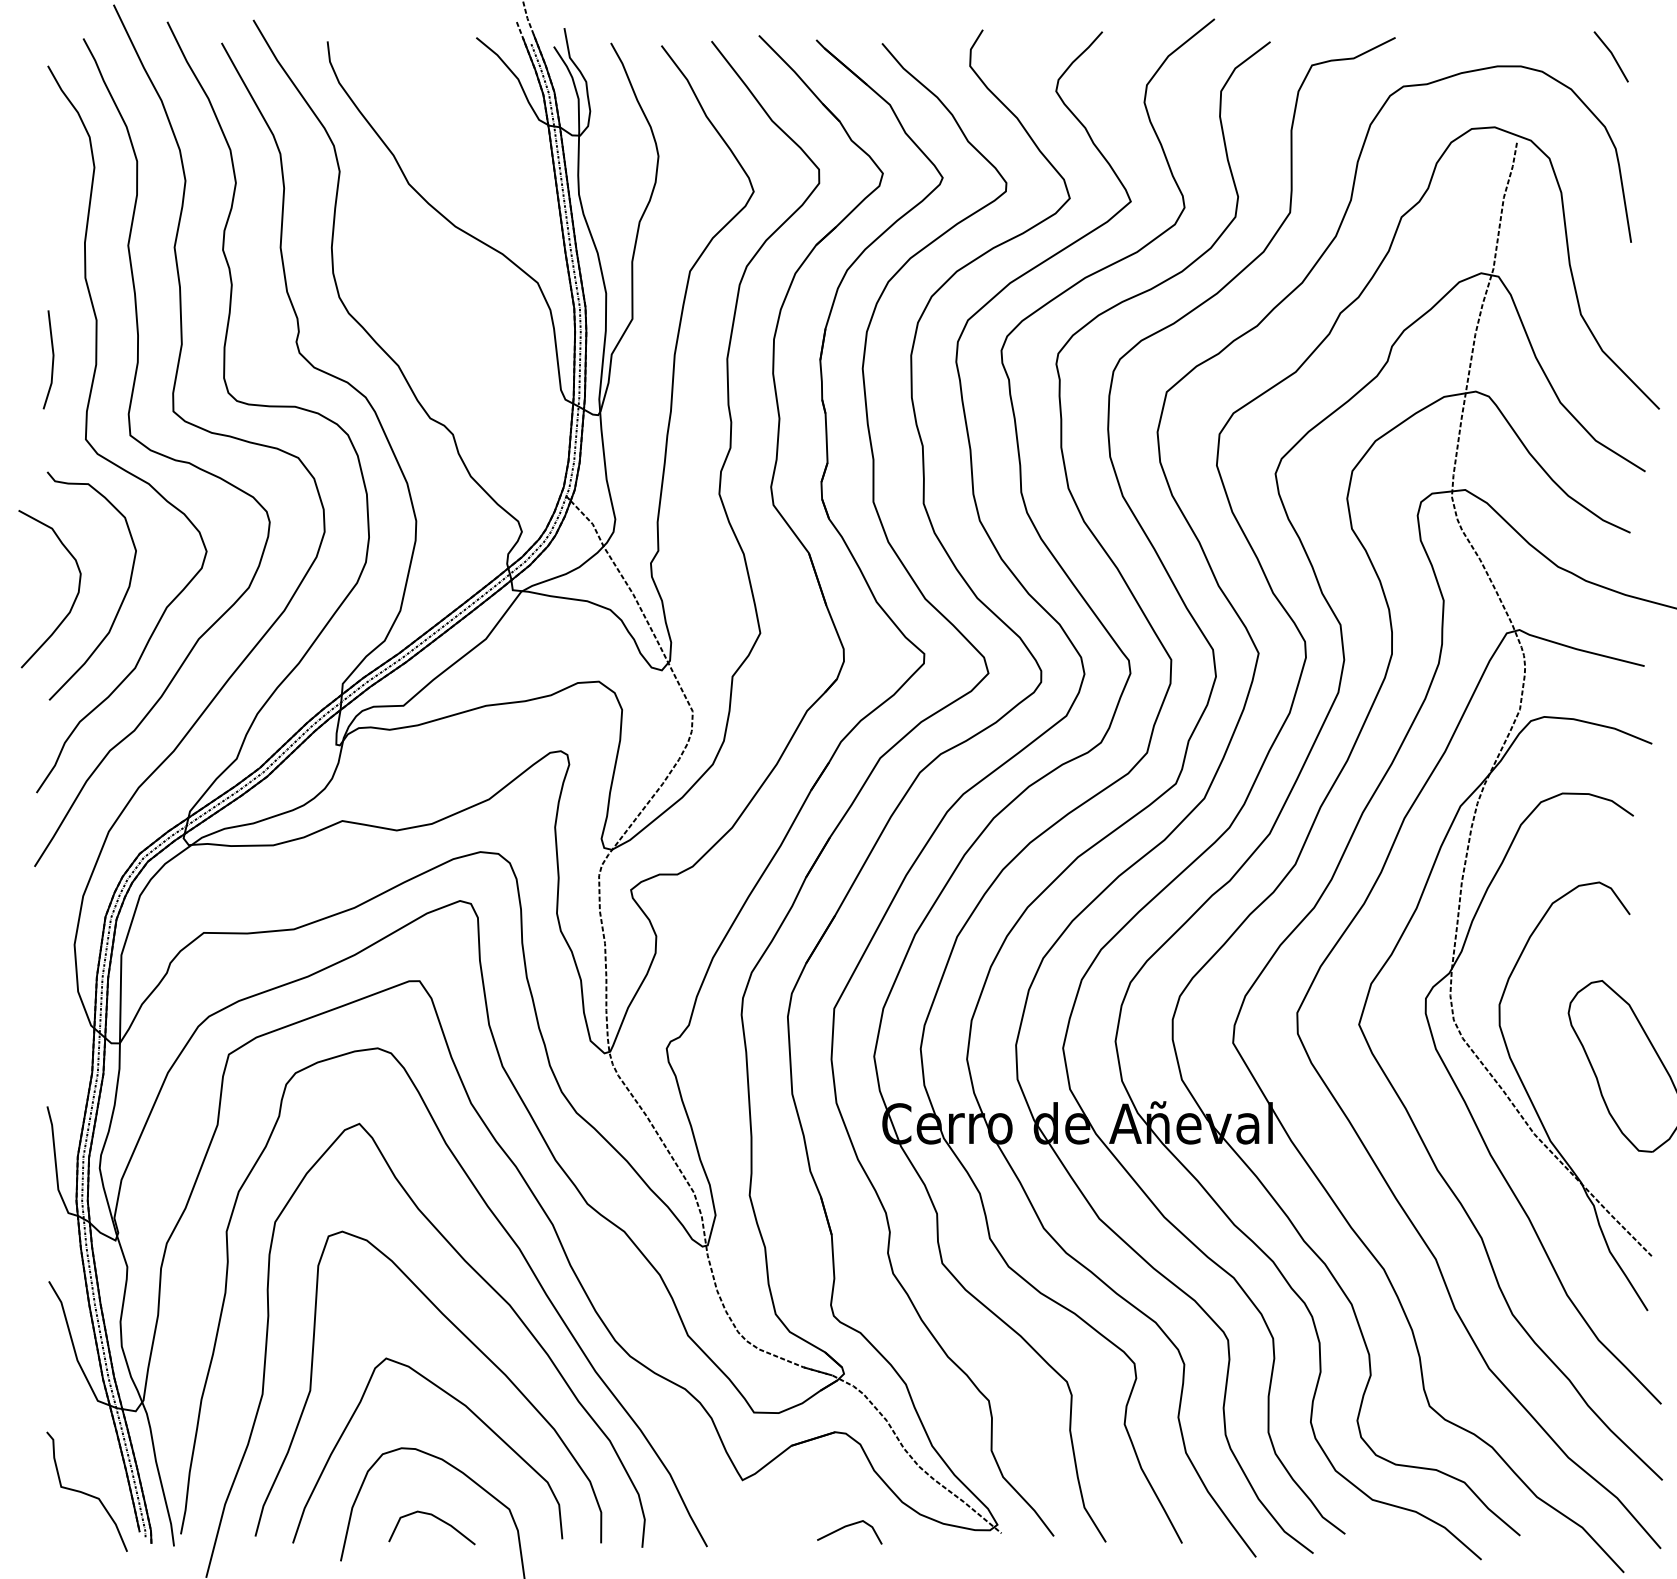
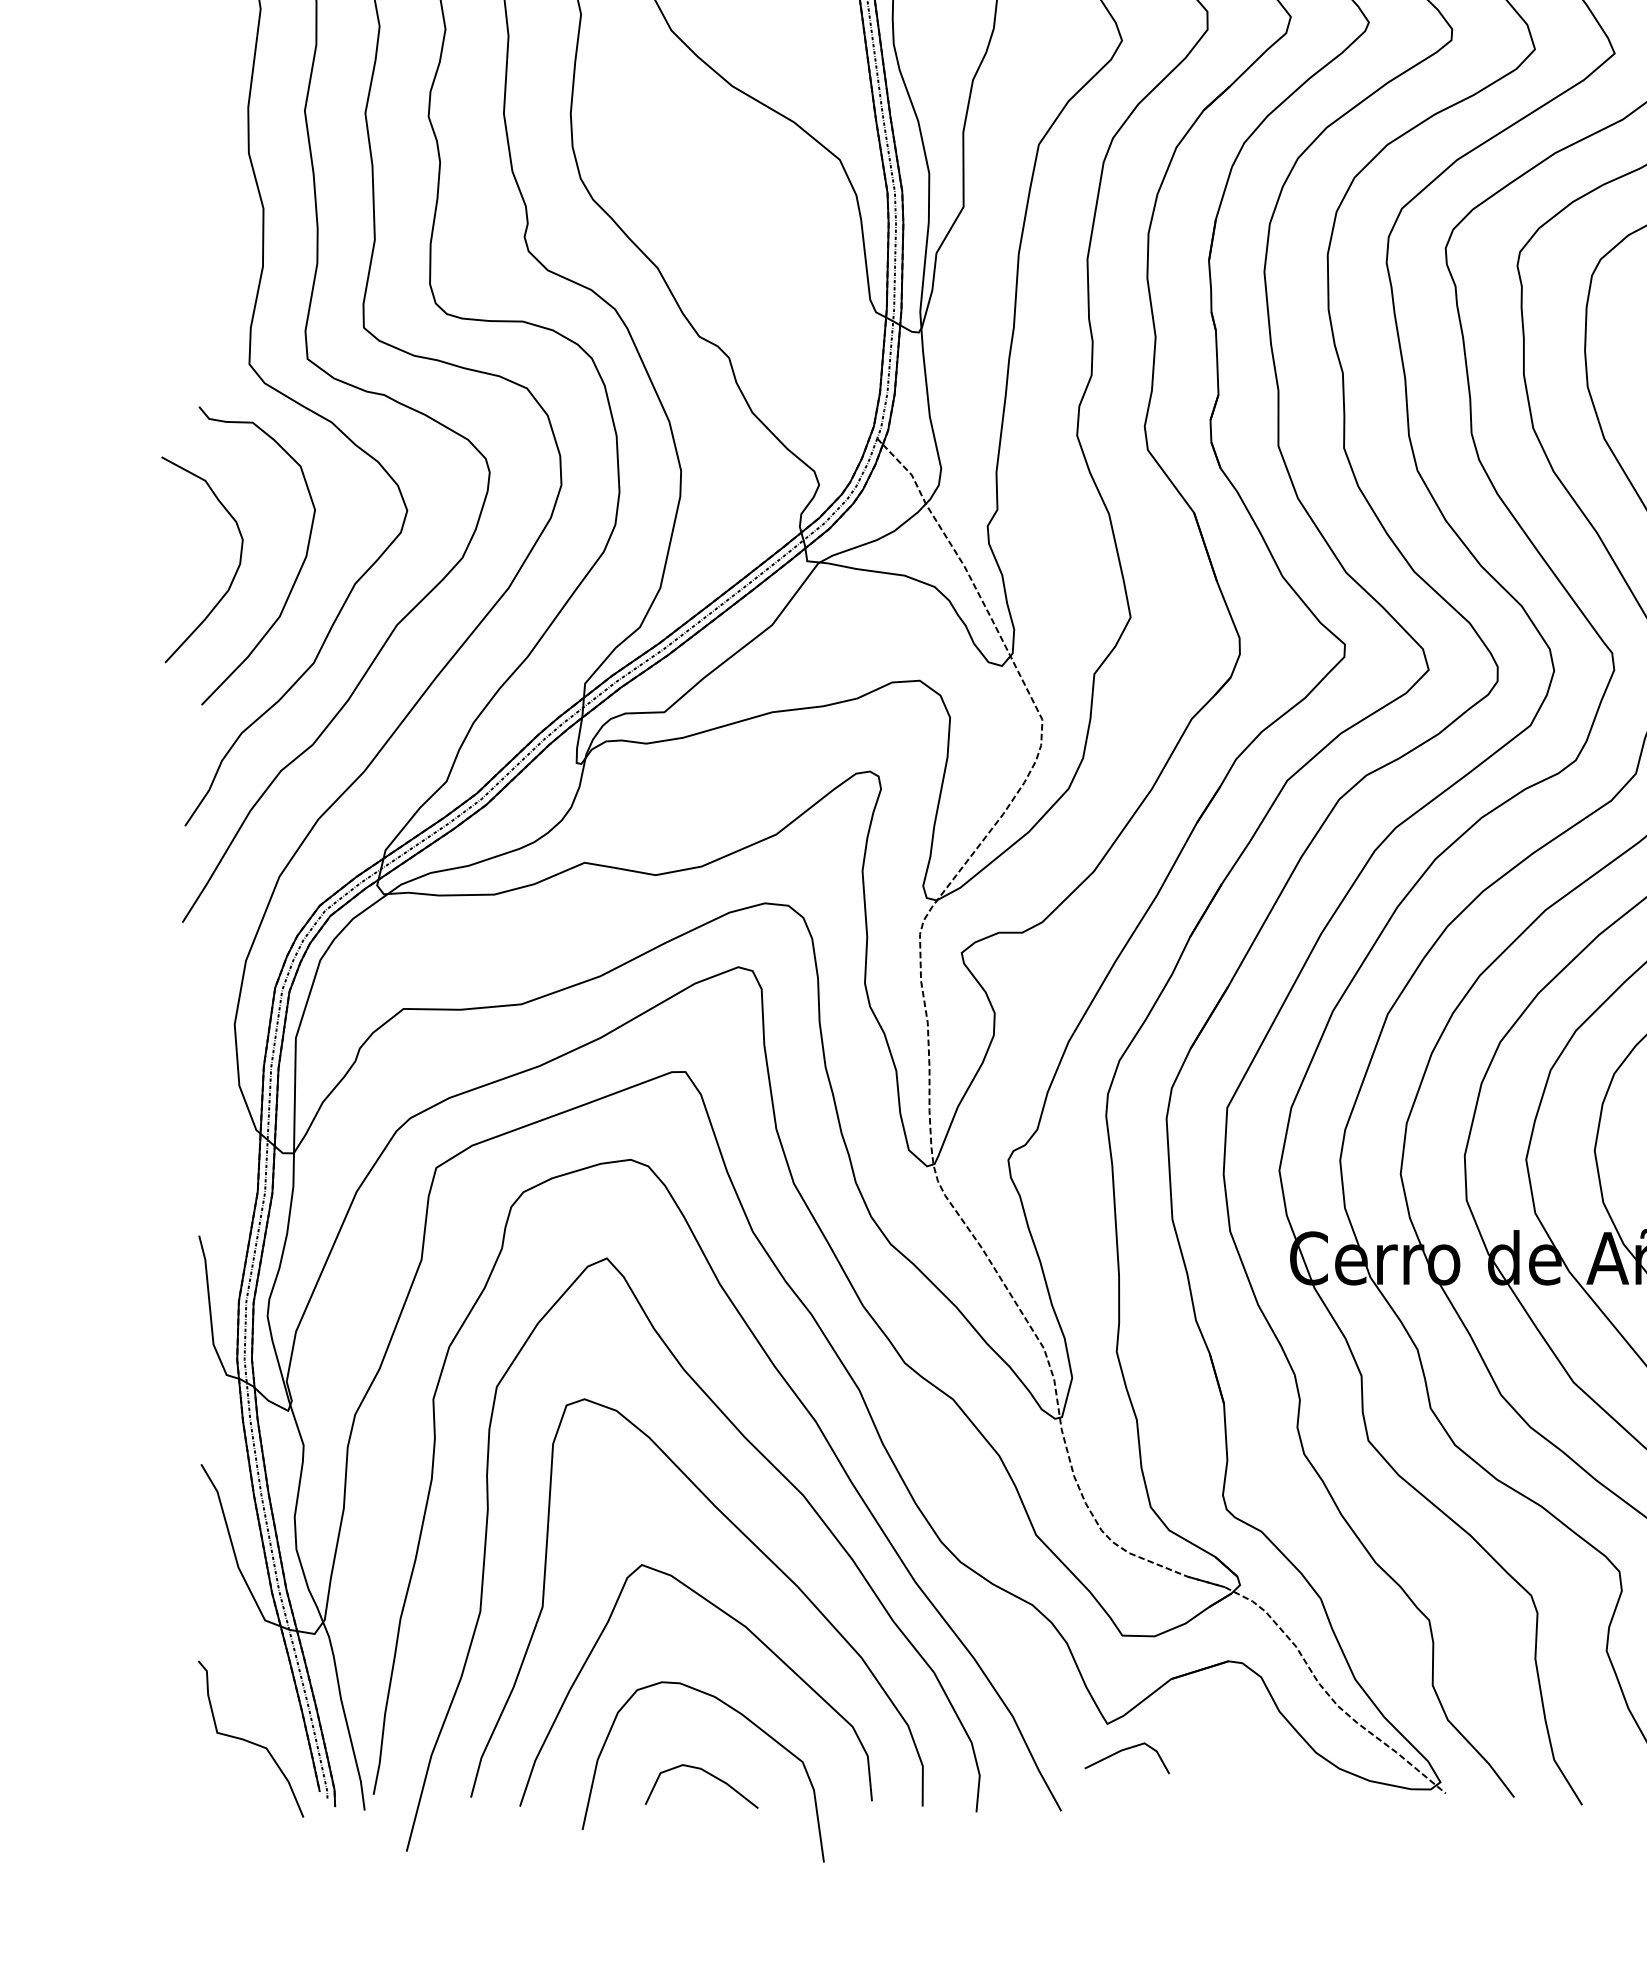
line: (52, 359) -> (205, 259), removed
line: (846, 1527) -> (1123, 1751), moved

